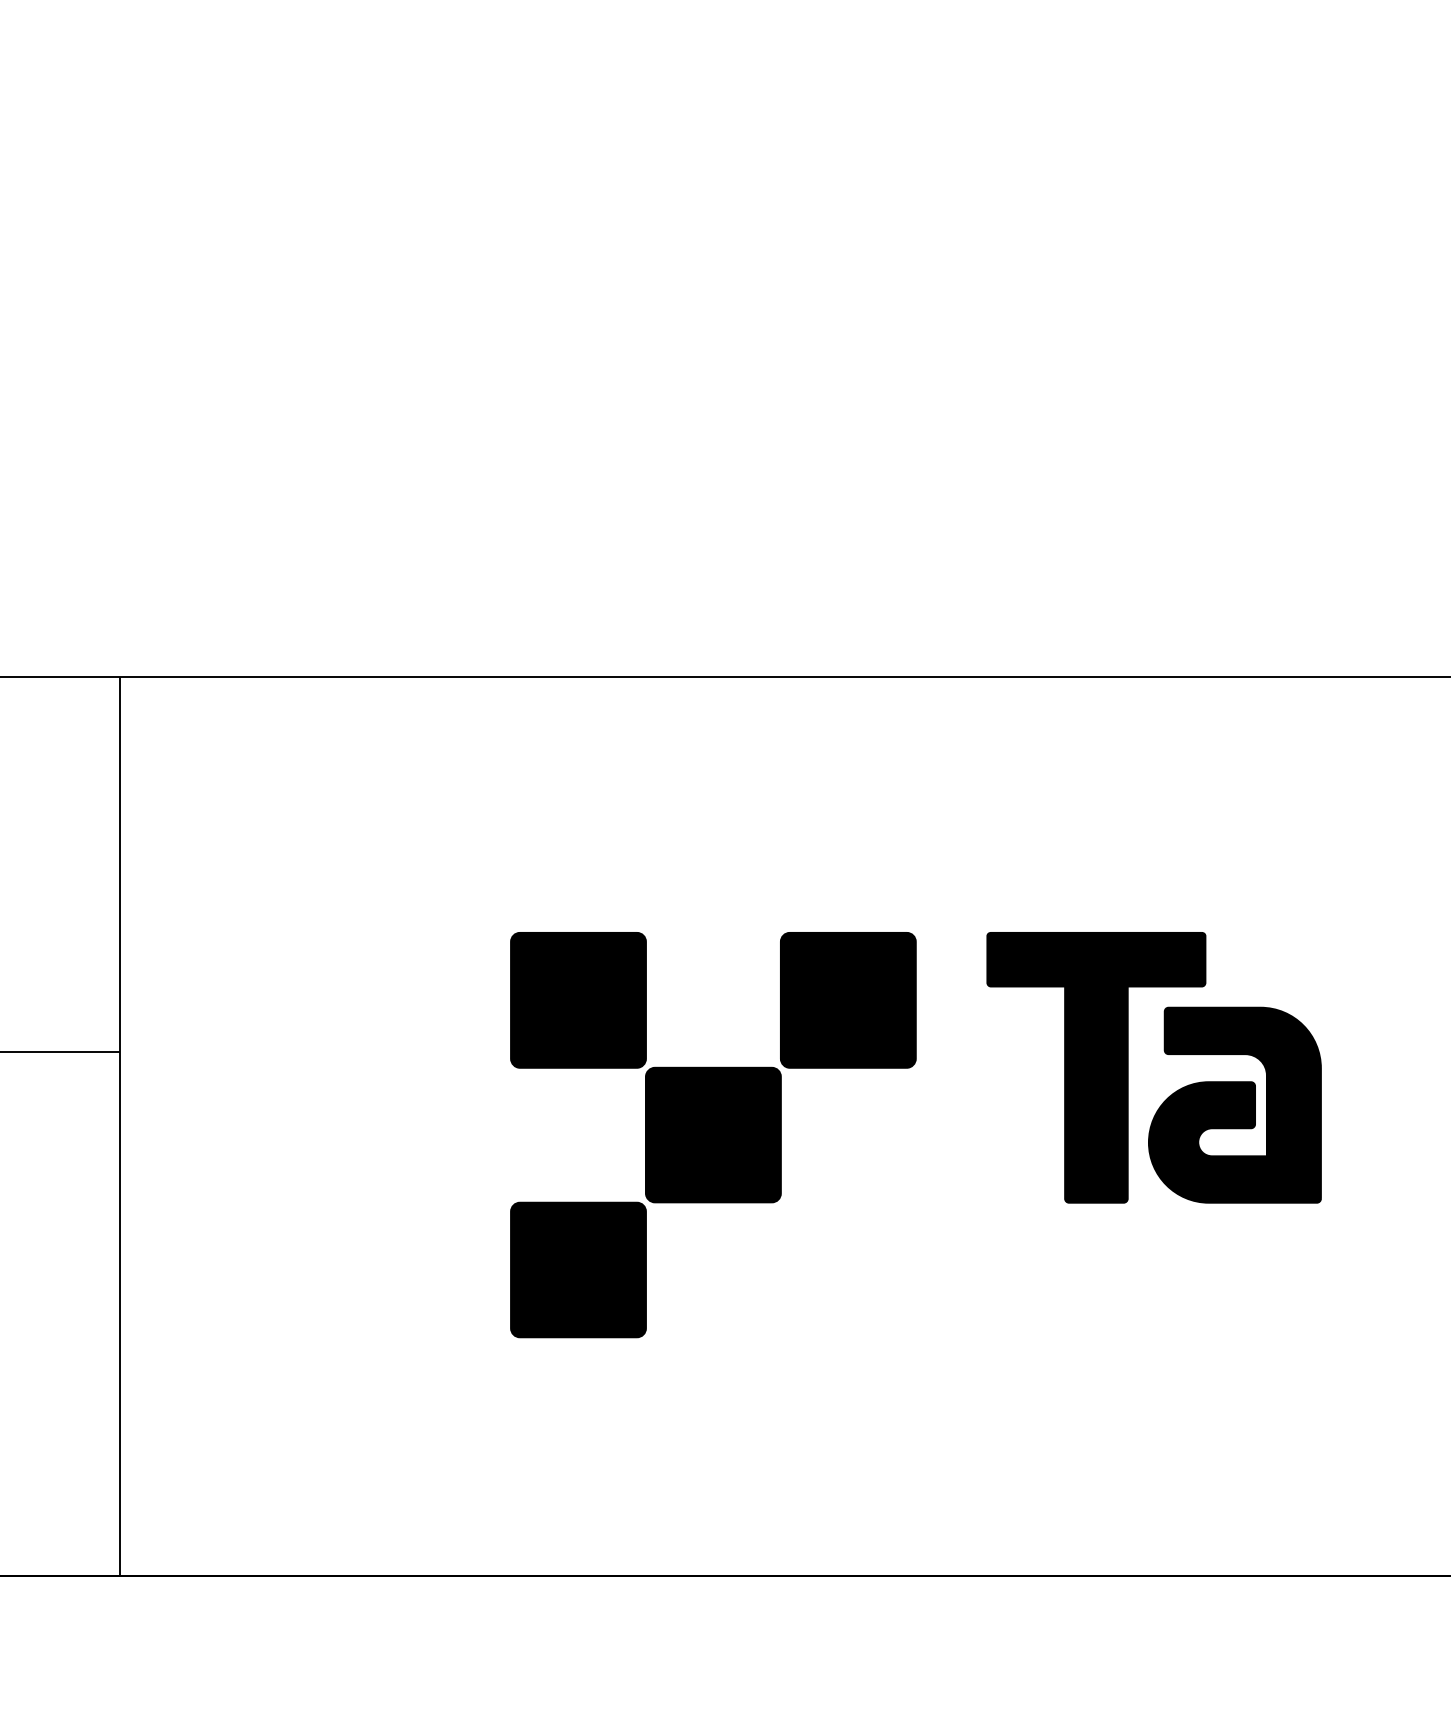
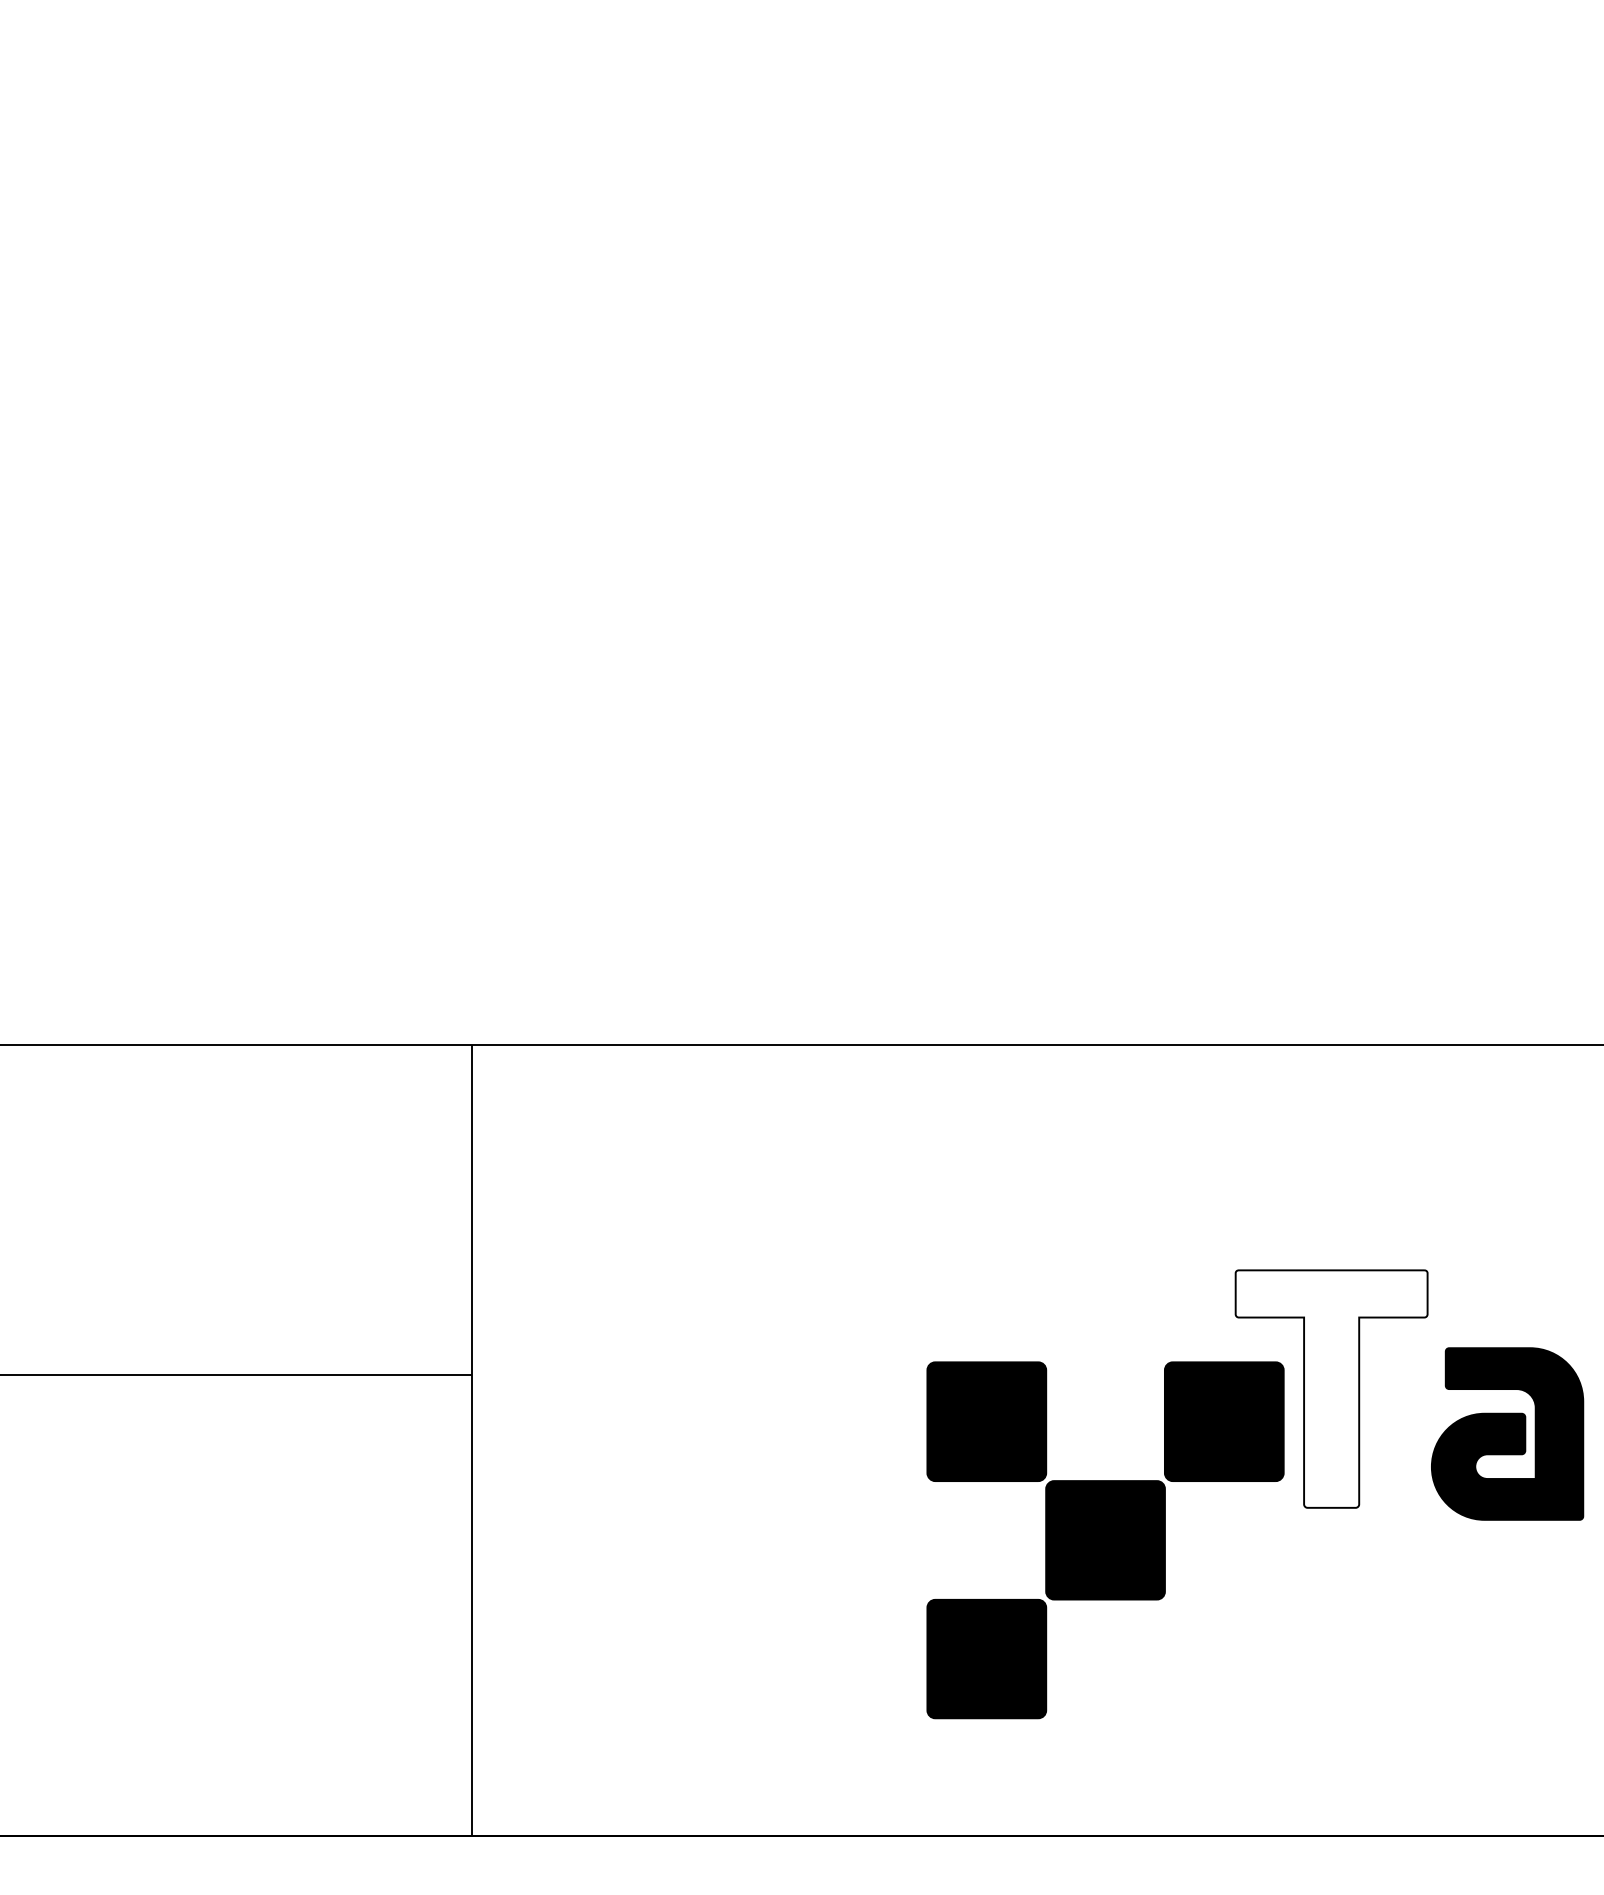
fill: (1096, 1067) -> (1331, 1388), removed
part: (1234, 1104) -> (1507, 1433), moved
part: (713, 1135) -> (1105, 1540), moved

